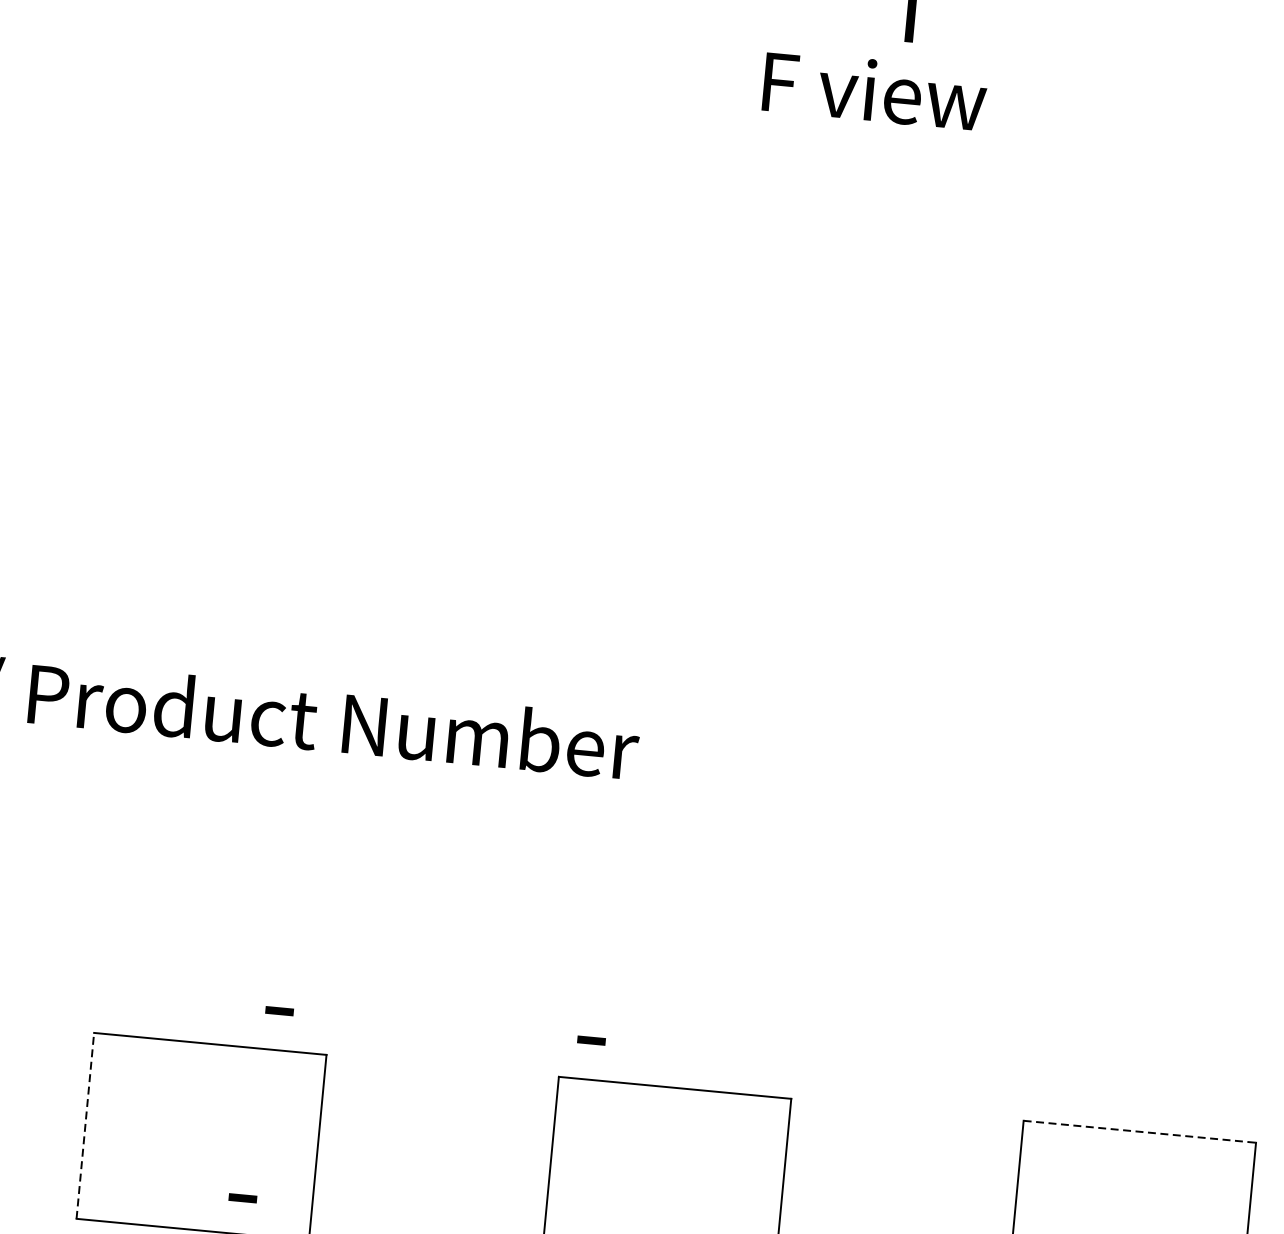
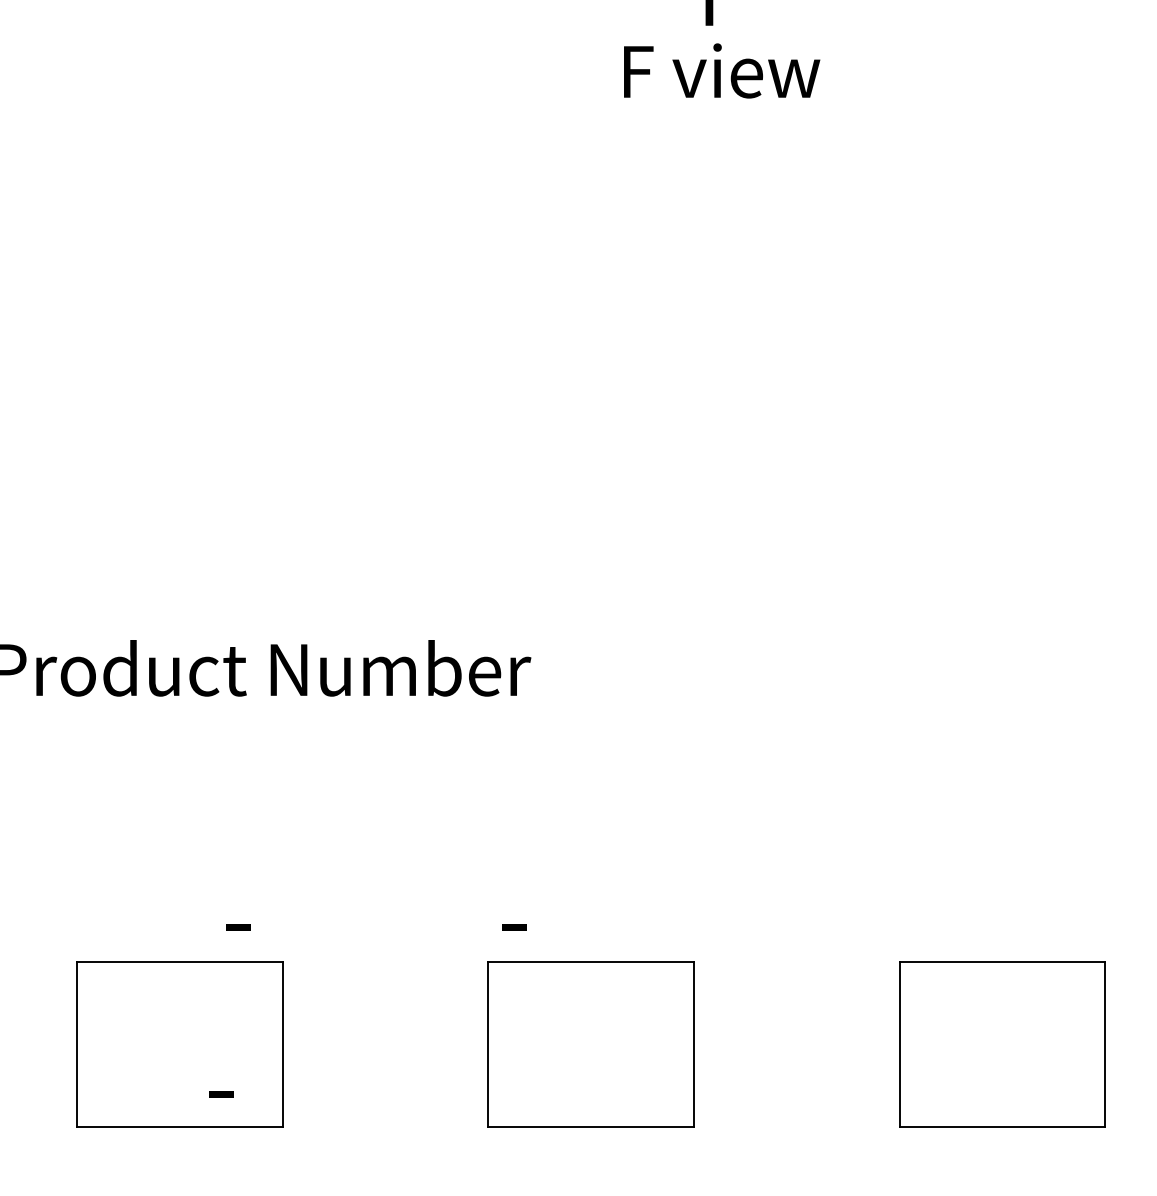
text: (875, 90) -> (722, 70), moved
line: (85, 1124) -> (77, 1043), dashed -> solid
line: (1139, 1132) -> (1002, 962), dashed -> solid

